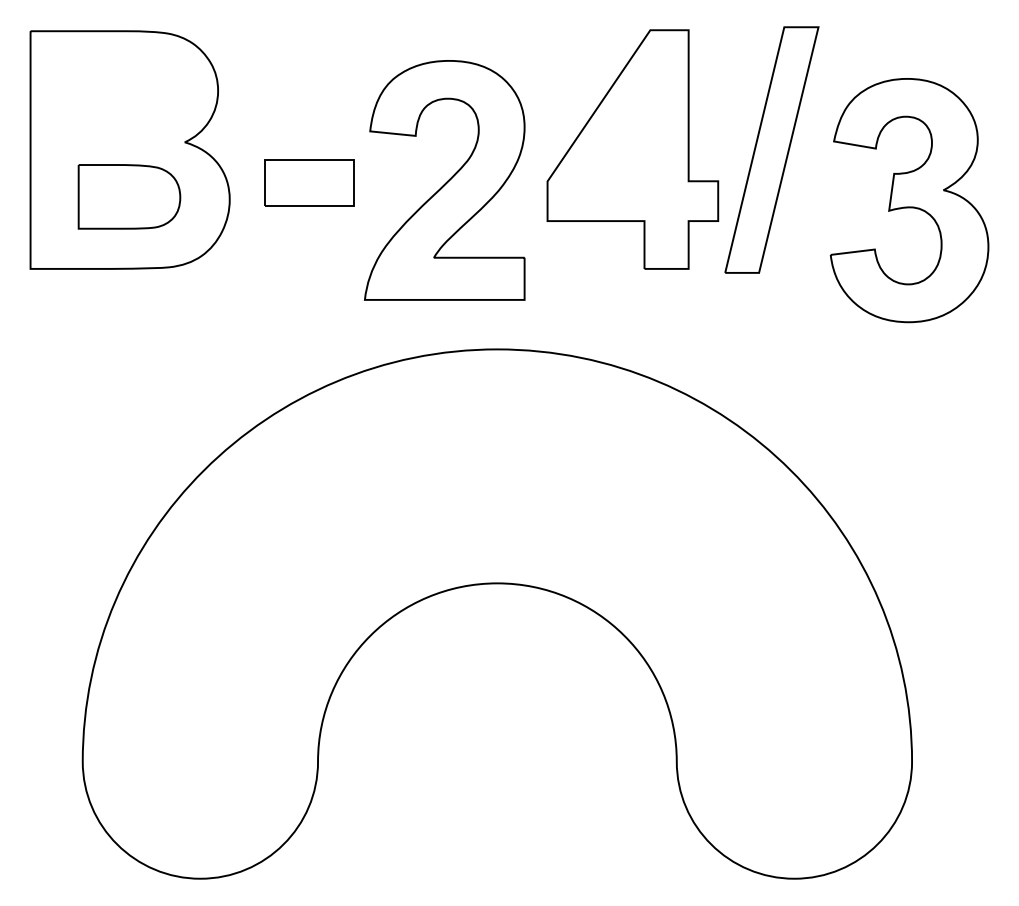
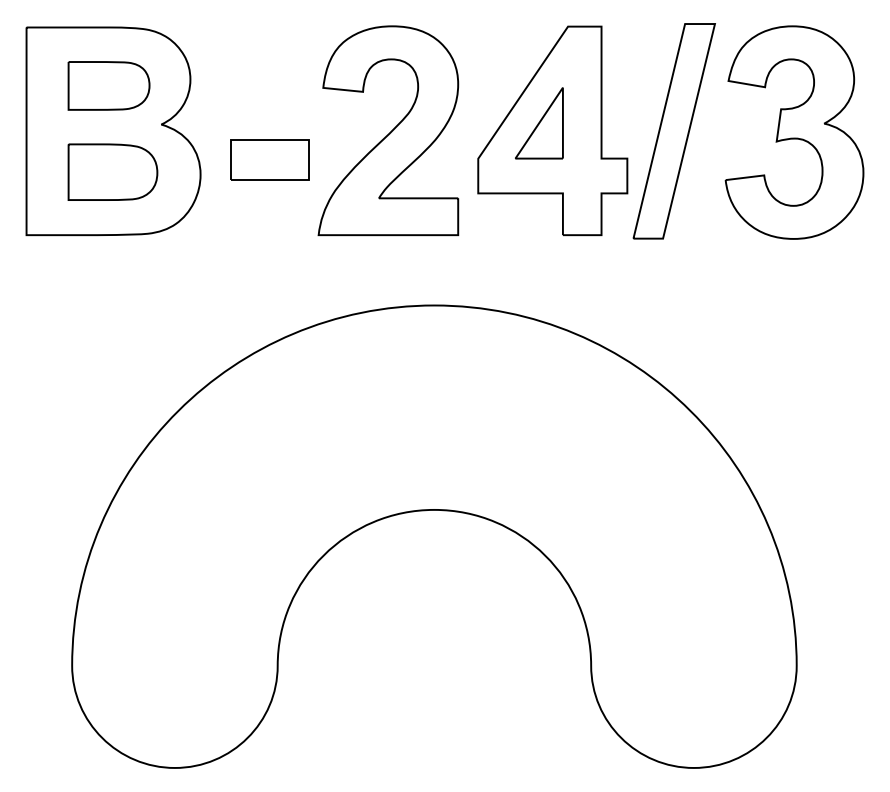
part: (124, 97) -> (108, 85), added
part: (617, 140) -> (539, 122), added
part: (444, 180) -> (388, 130), moved
part: (909, 200) -> (794, 132), moved

